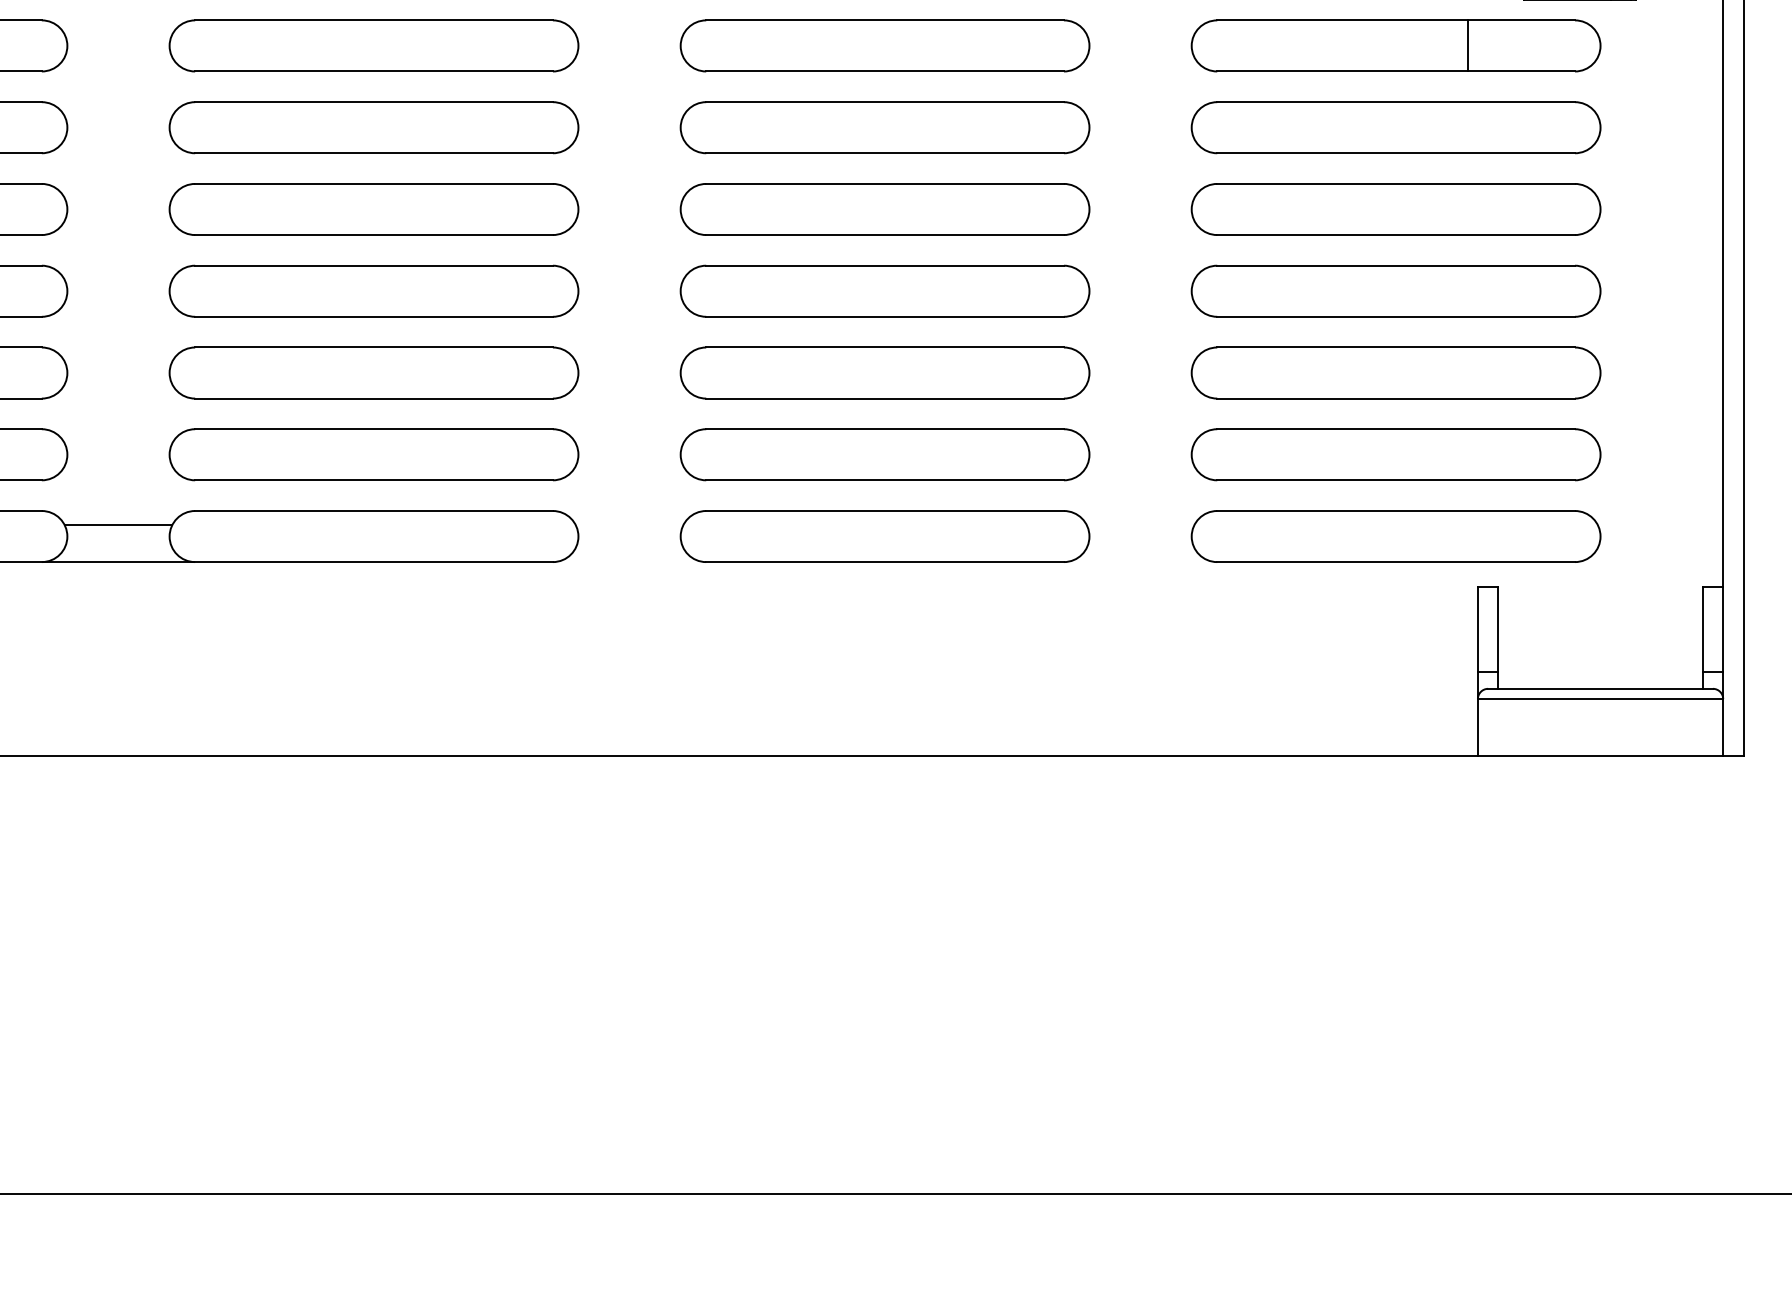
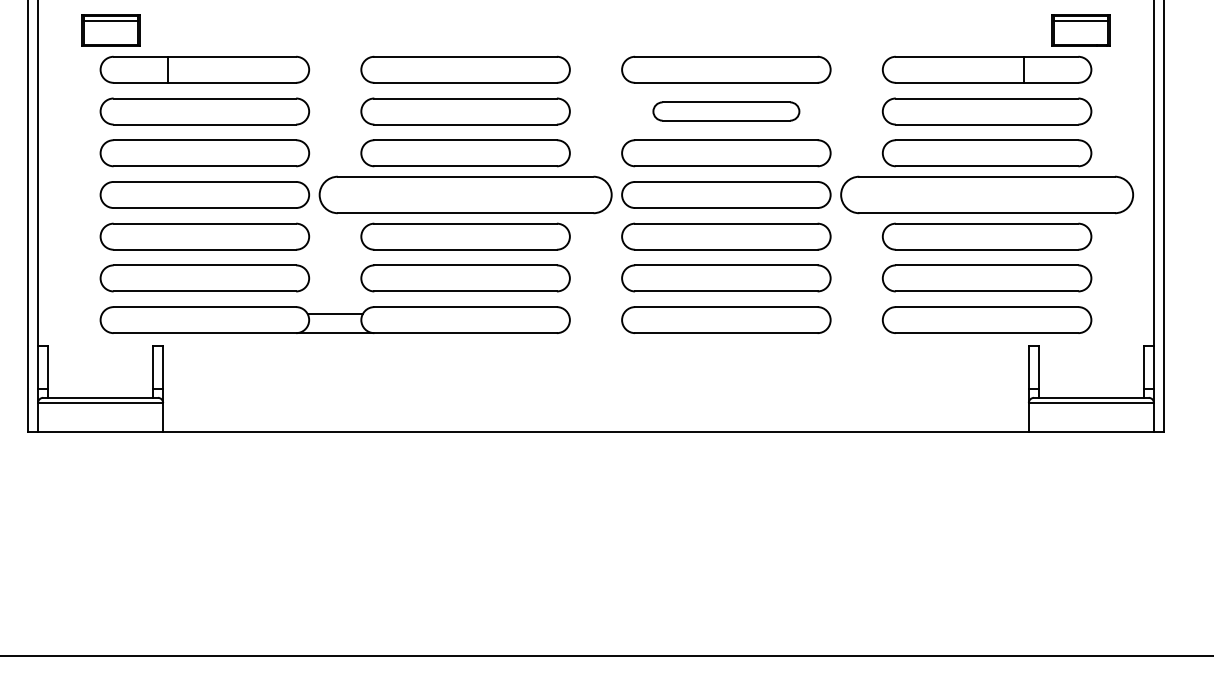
part: (885, 127) -> (726, 111), size x0.7
part: (373, 290) -> (465, 194), size x1.4
part: (1394, 290) -> (986, 194), size x1.4

